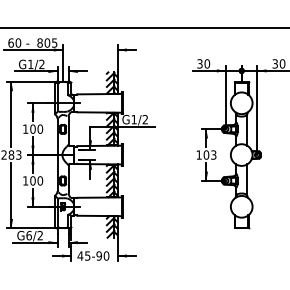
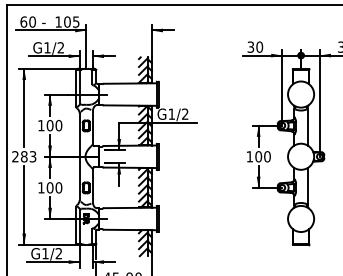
text: (39, 42) -> (57, 21), 805 -> 105
text: (213, 154) -> (267, 156), 103 -> 100
text: (28, 235) -> (44, 253), G6/2 -> G1/2

